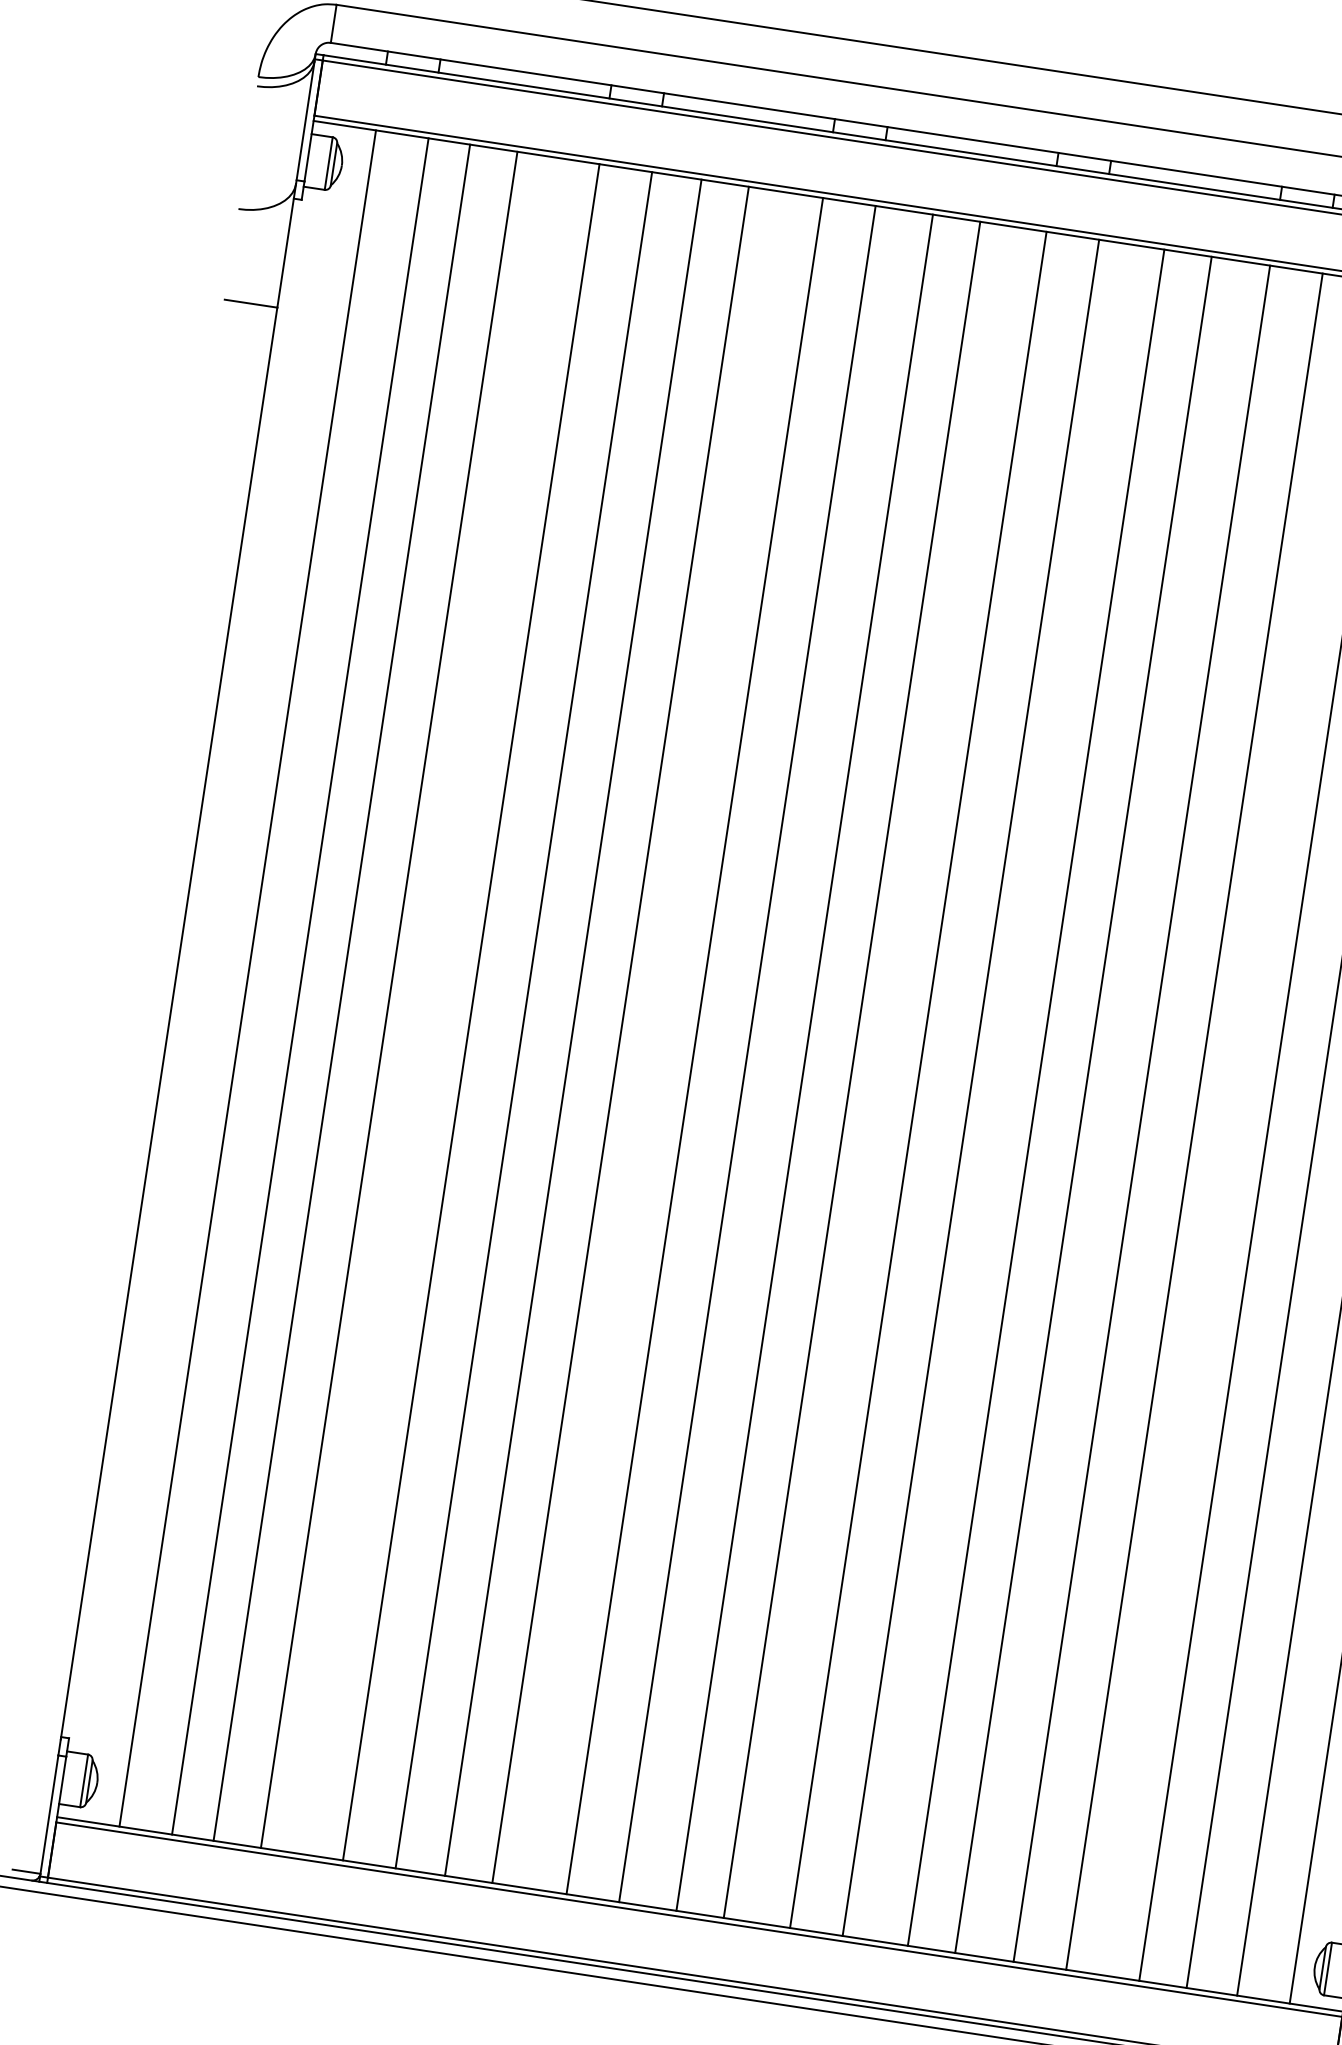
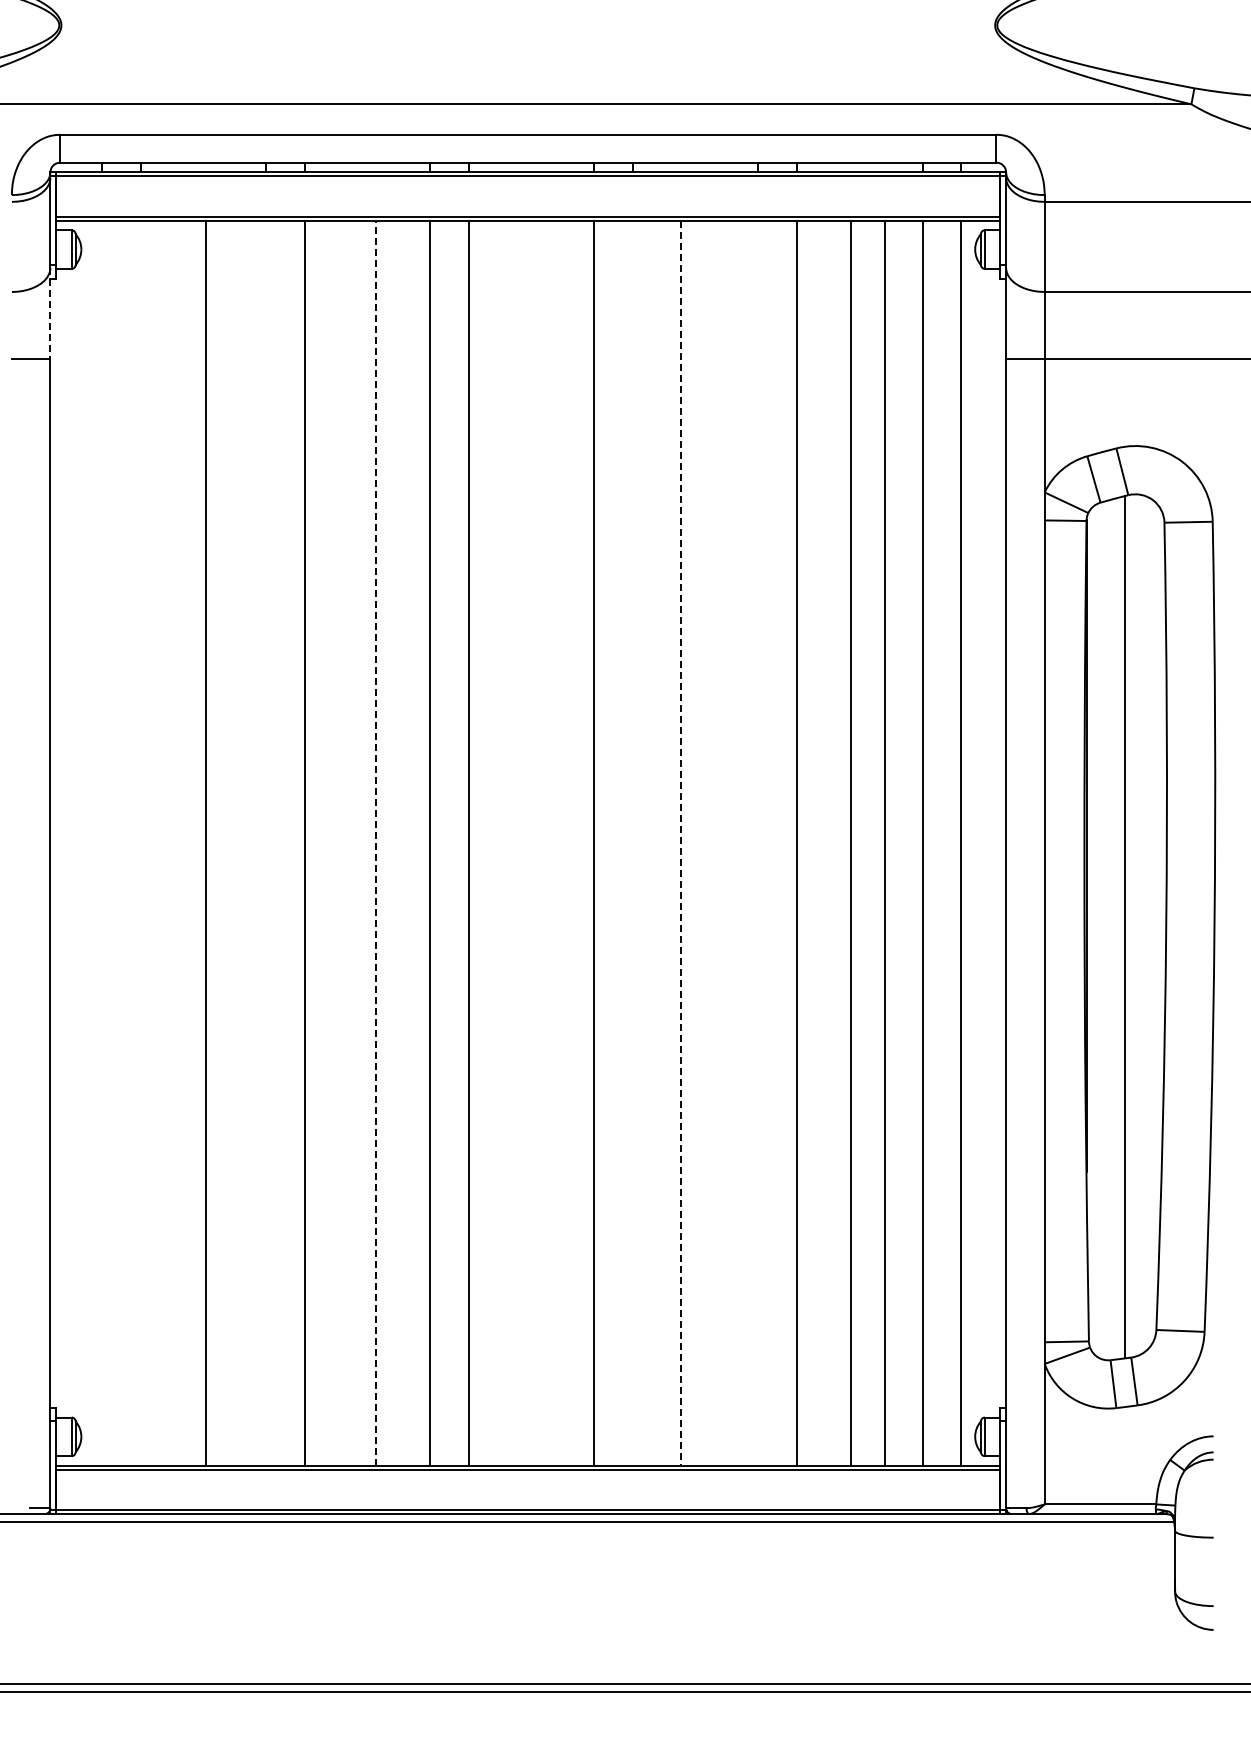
line: (286, 246) -> (50, 313), solid -> dashed
line: (248, 977) -> (102, 842), removed
line: (300, 985) -> (140, 842), removed
line: (342, 991) -> (171, 842), removed
line: (471, 1011) -> (266, 842), removed
line: (574, 1026) -> (341, 842), removed
line: (620, 1035) -> (375, 843), solid -> dashed
line: (804, 1061) -> (510, 842), removed
line: (851, 1068) -> (545, 842), removed
line: (970, 1086) -> (632, 842), removed
line: (1035, 1098) -> (680, 843), solid -> dashed
line: (1083, 1103) -> (715, 842), removed
line: (1142, 1112) -> (758, 842), removed

